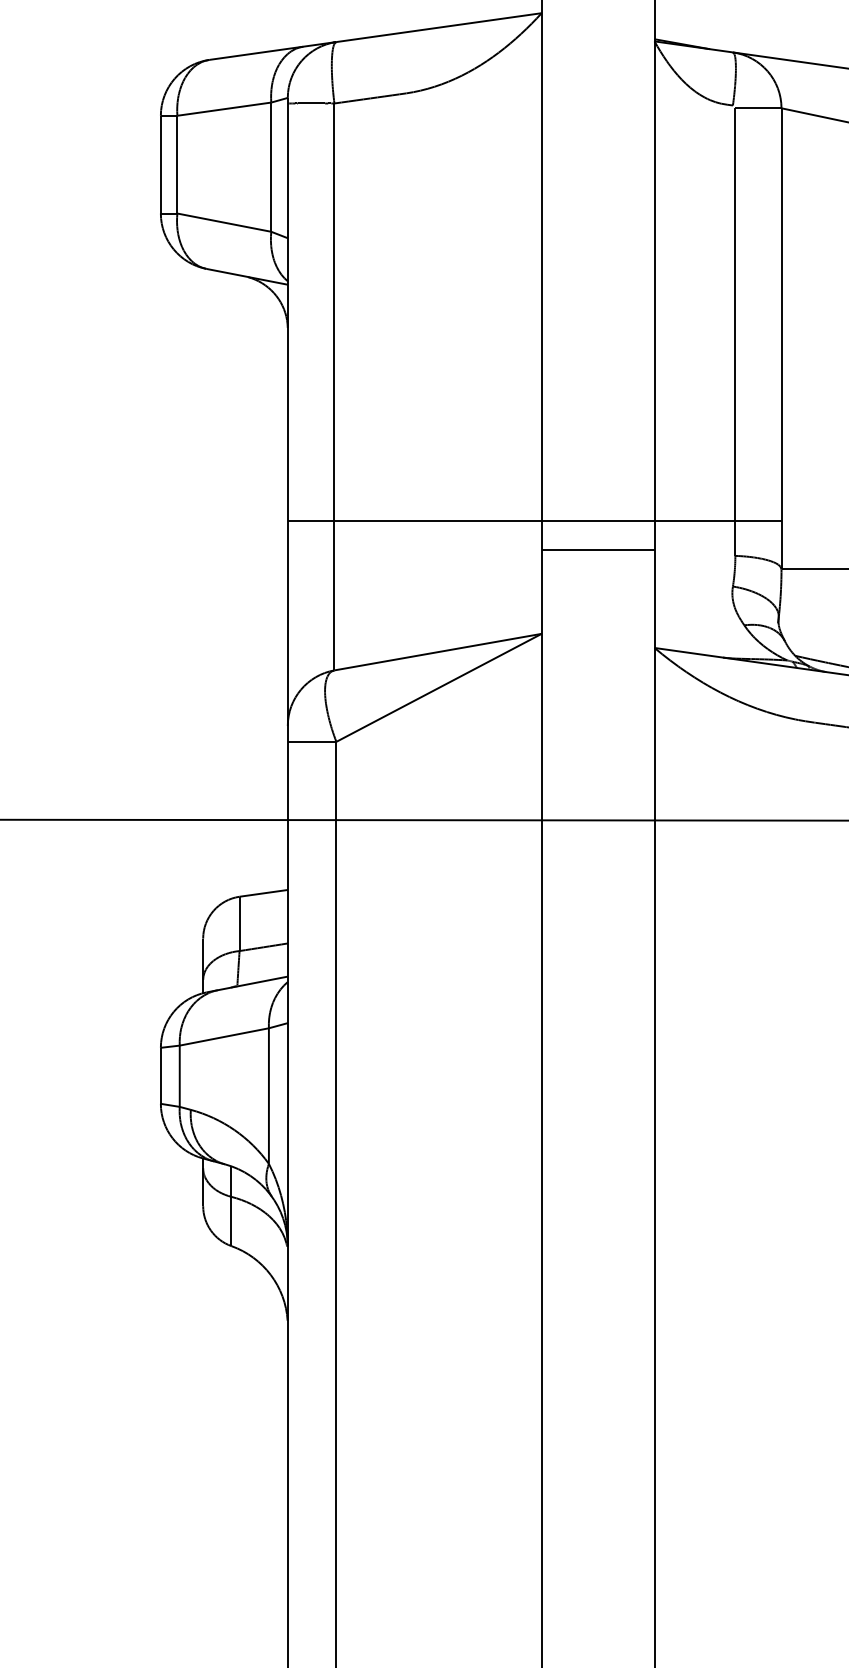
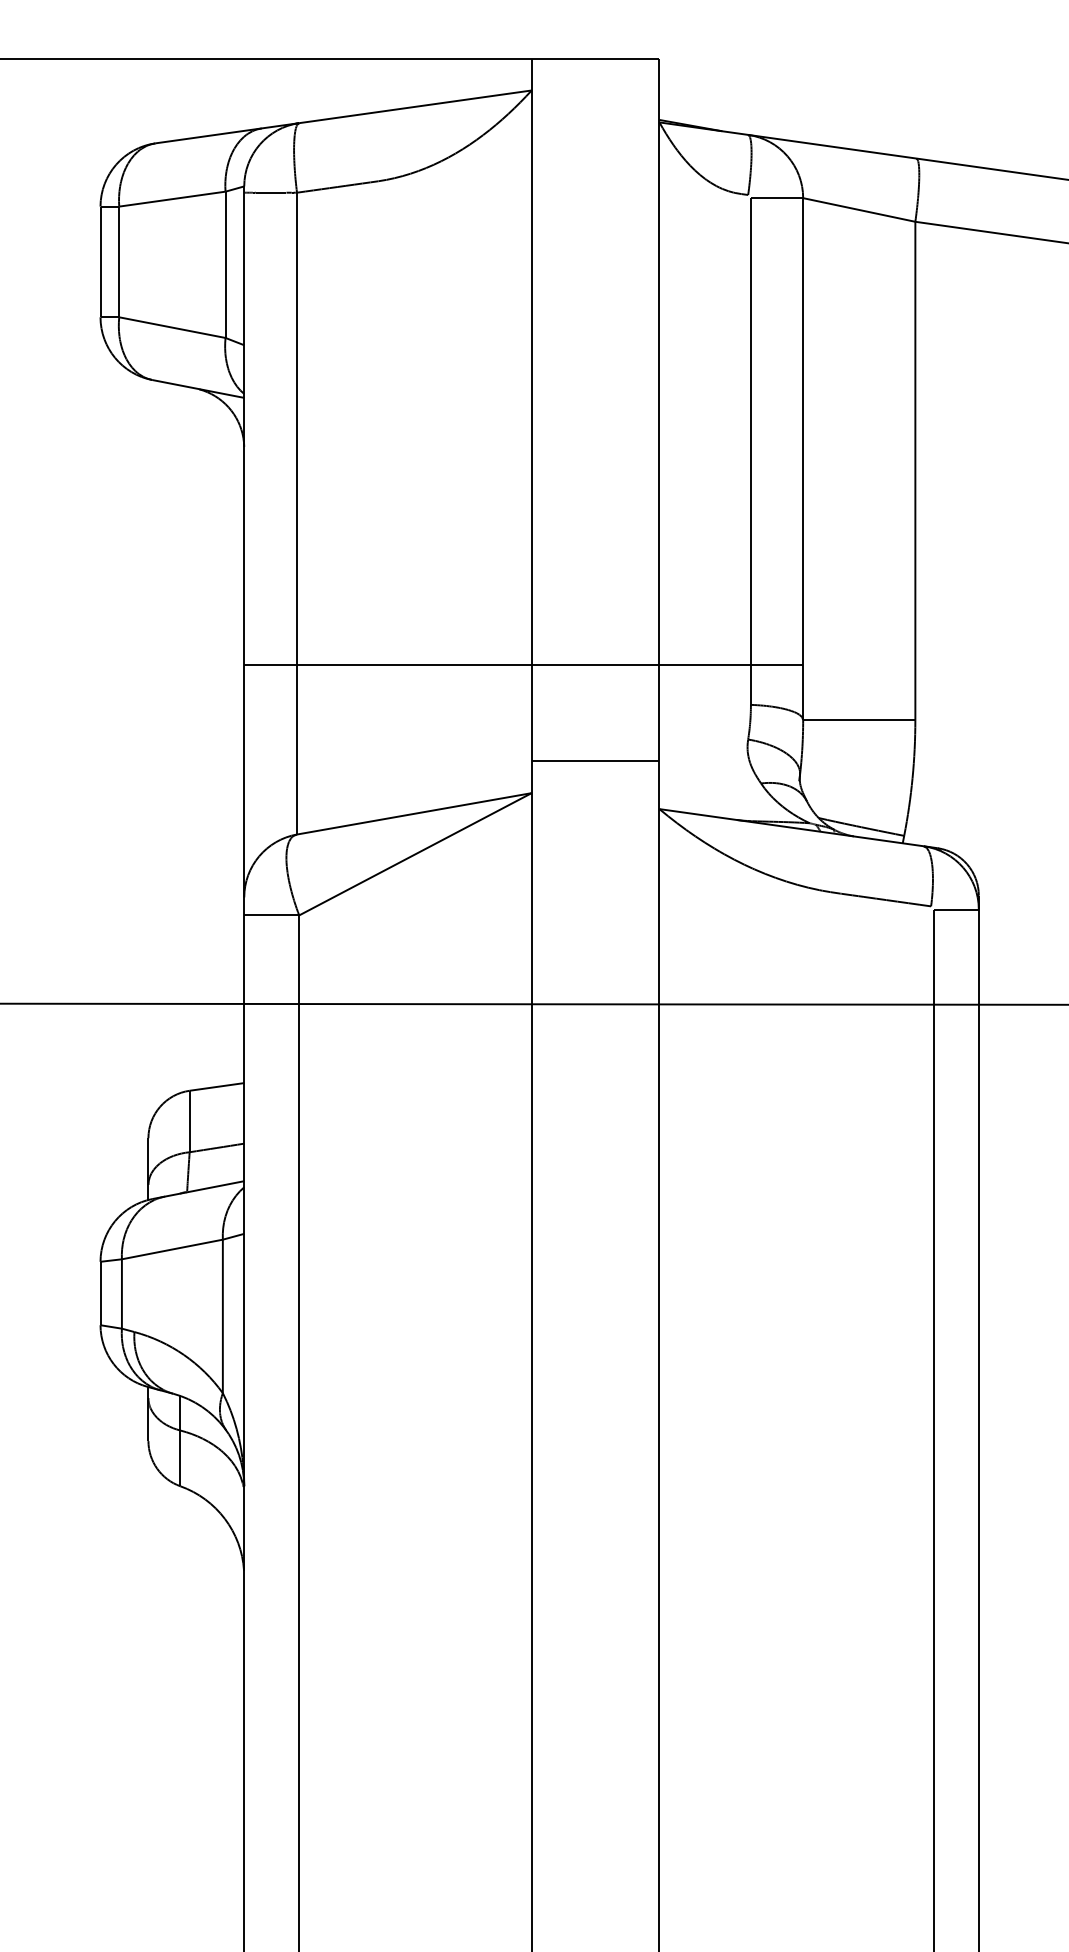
line: (598, 550) -> (595, 761), moved

